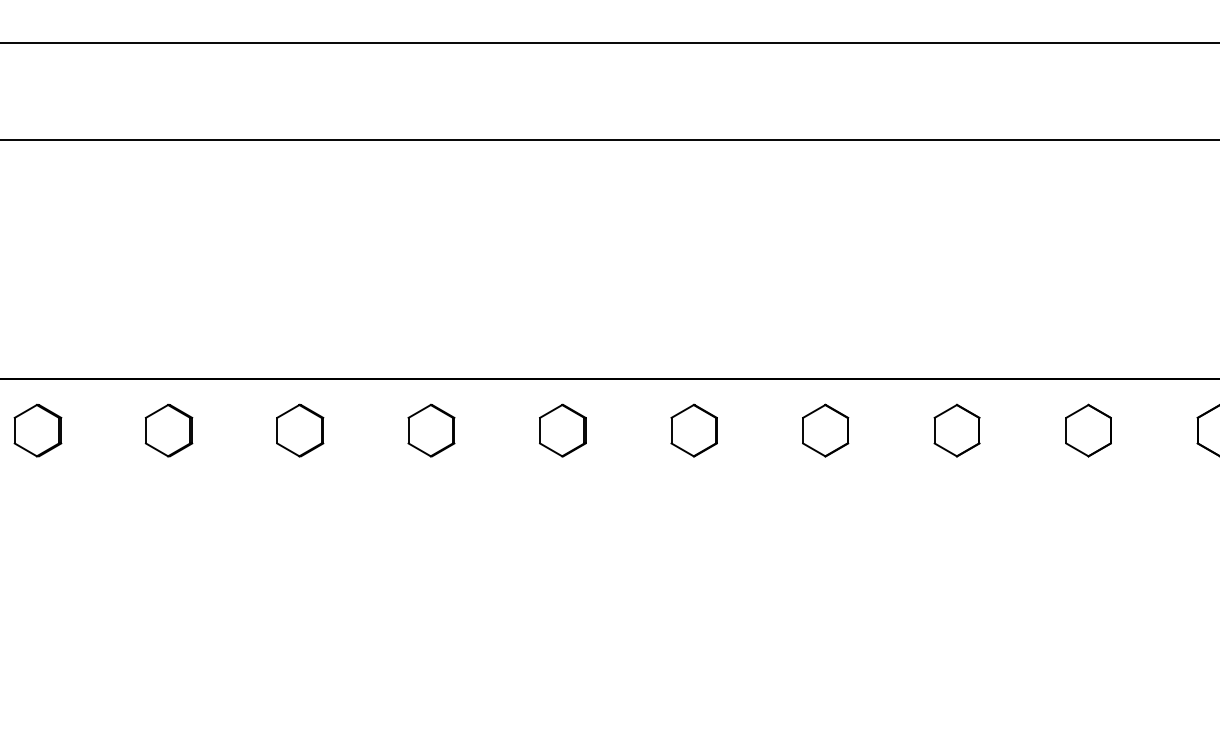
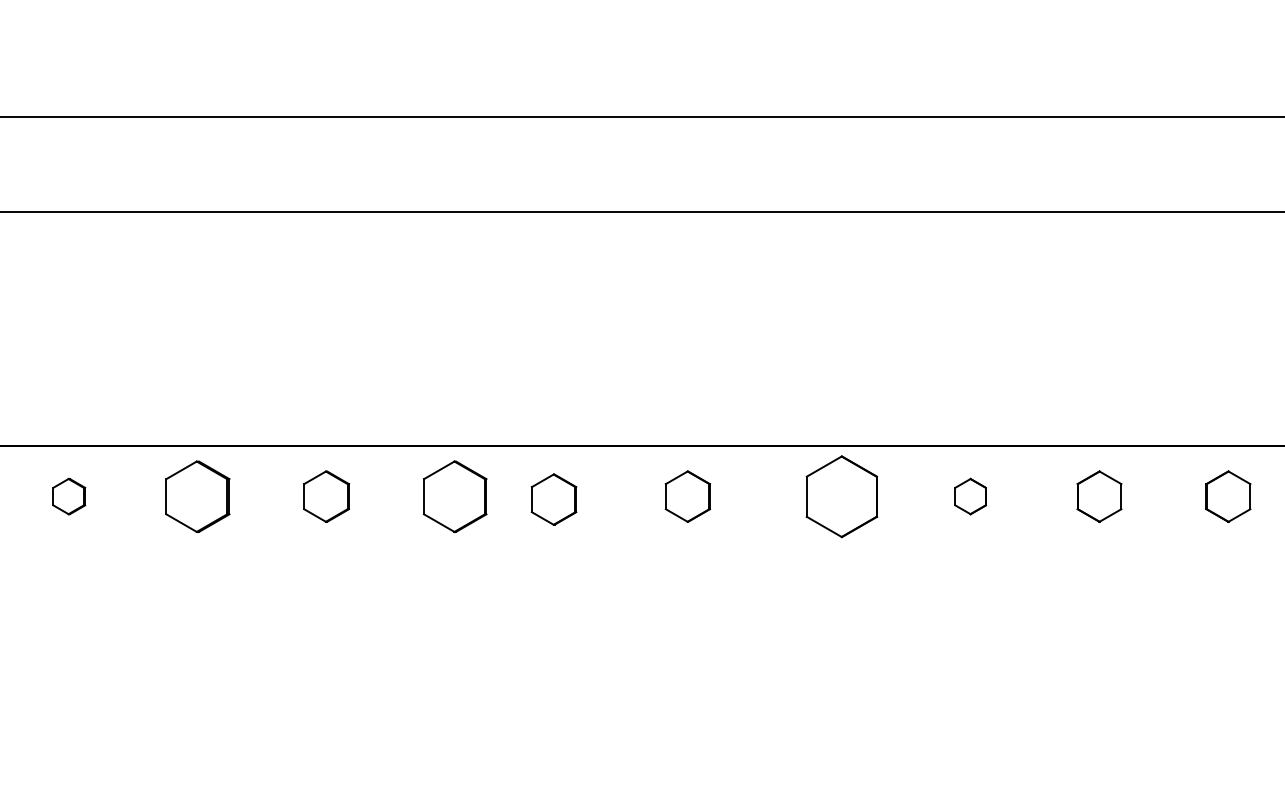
part: (168, 430) -> (68, 496), size x0.7
part: (299, 430) -> (197, 496), size x1.4
part: (562, 430) -> (455, 496), size x1.4
part: (693, 430) -> (553, 499), moved
part: (825, 430) -> (687, 496), moved
part: (956, 430) -> (841, 496), size x1.6
part: (1088, 430) -> (970, 496), size x0.7

